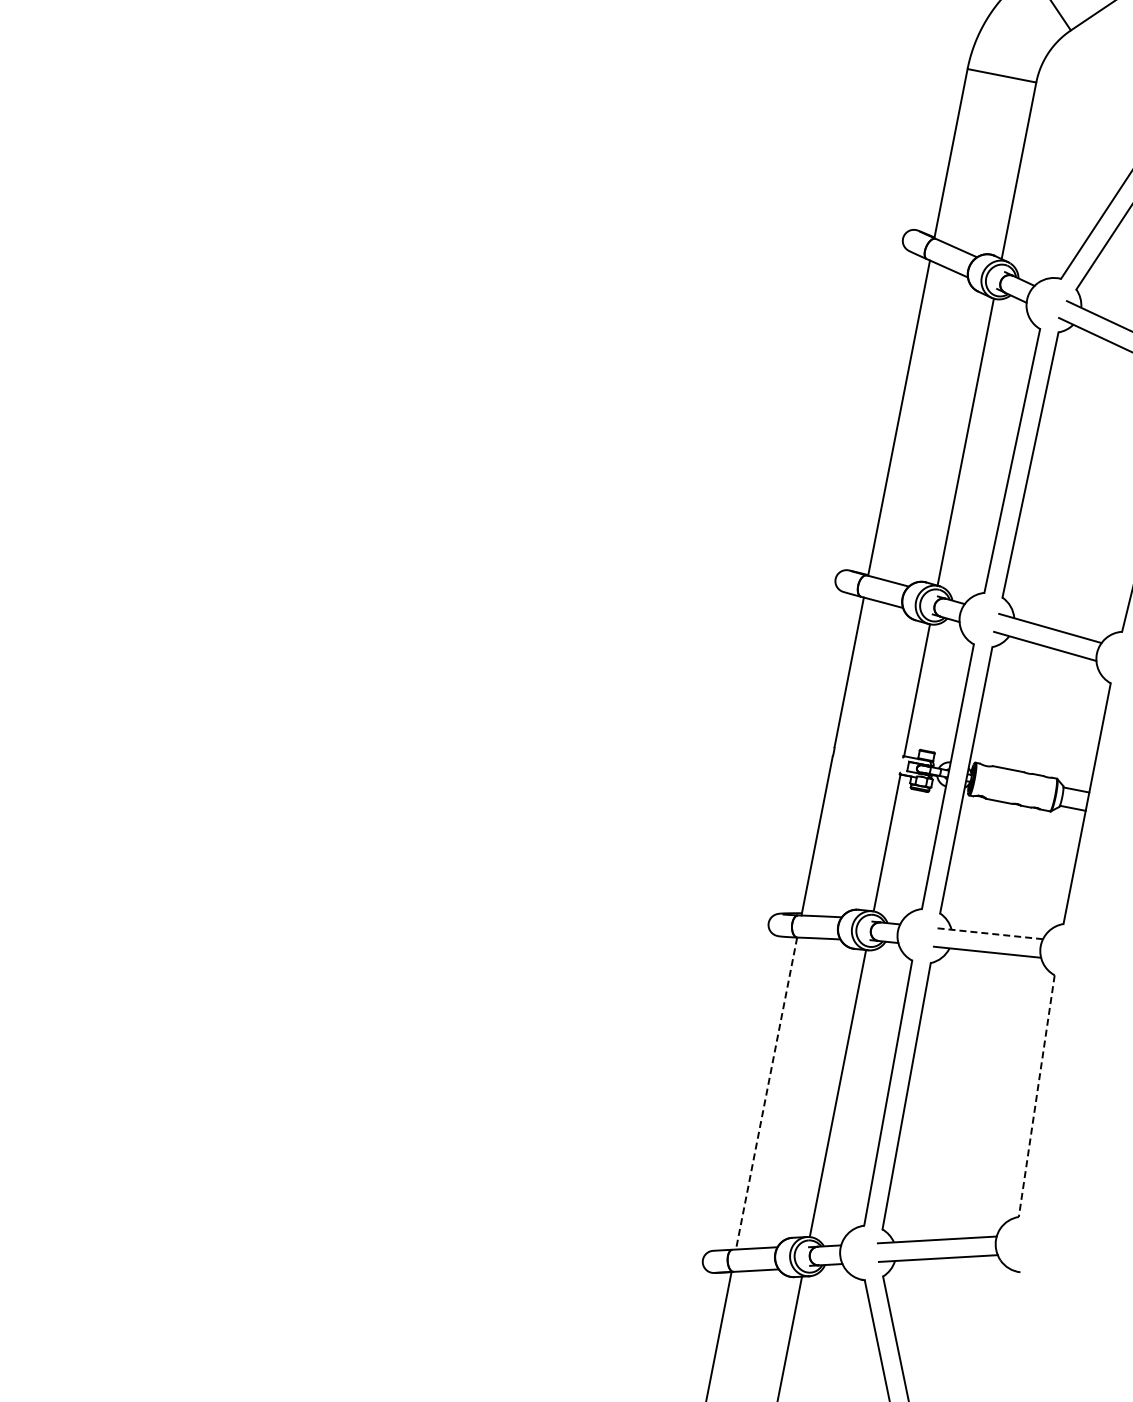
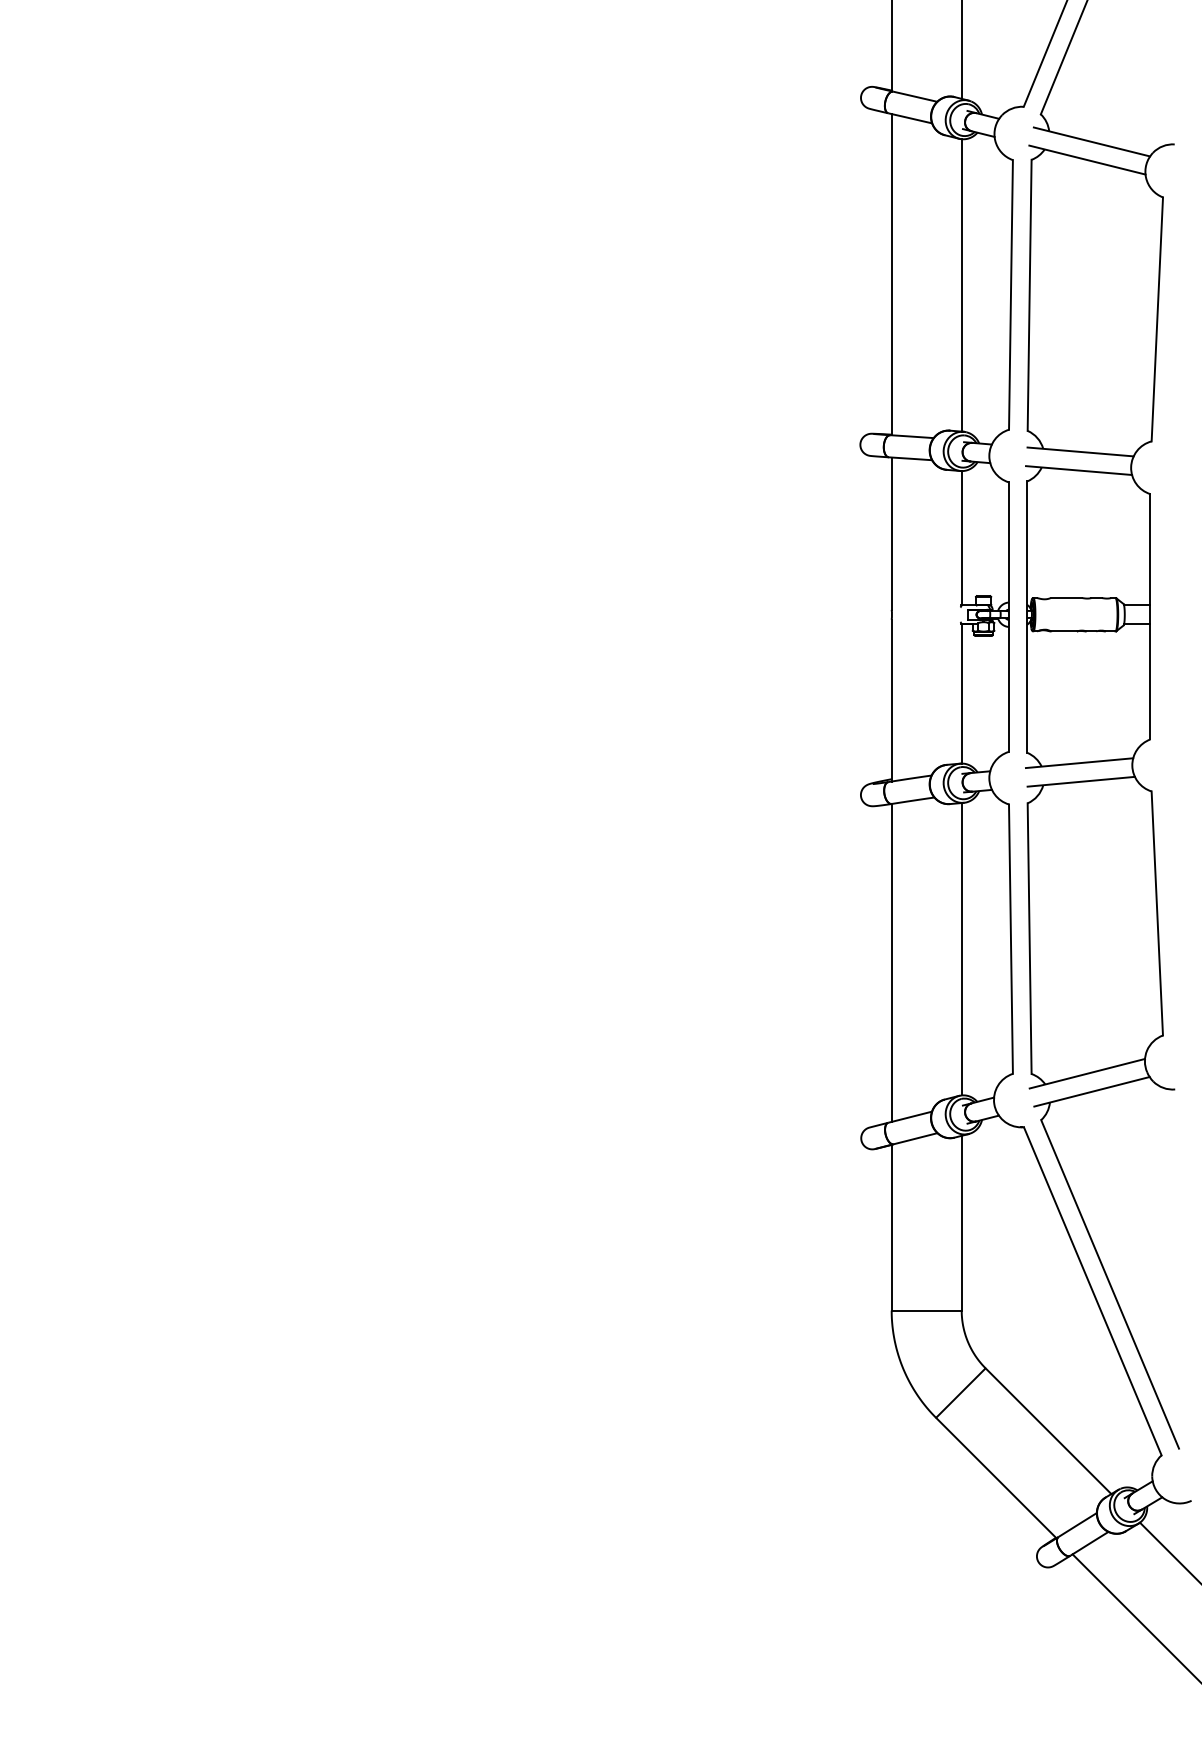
line: (989, 933) -> (1079, 763), dashed -> solid
line: (766, 1093) -> (891, 962), dashed -> solid
line: (1036, 1096) -> (1157, 913), dashed -> solid

